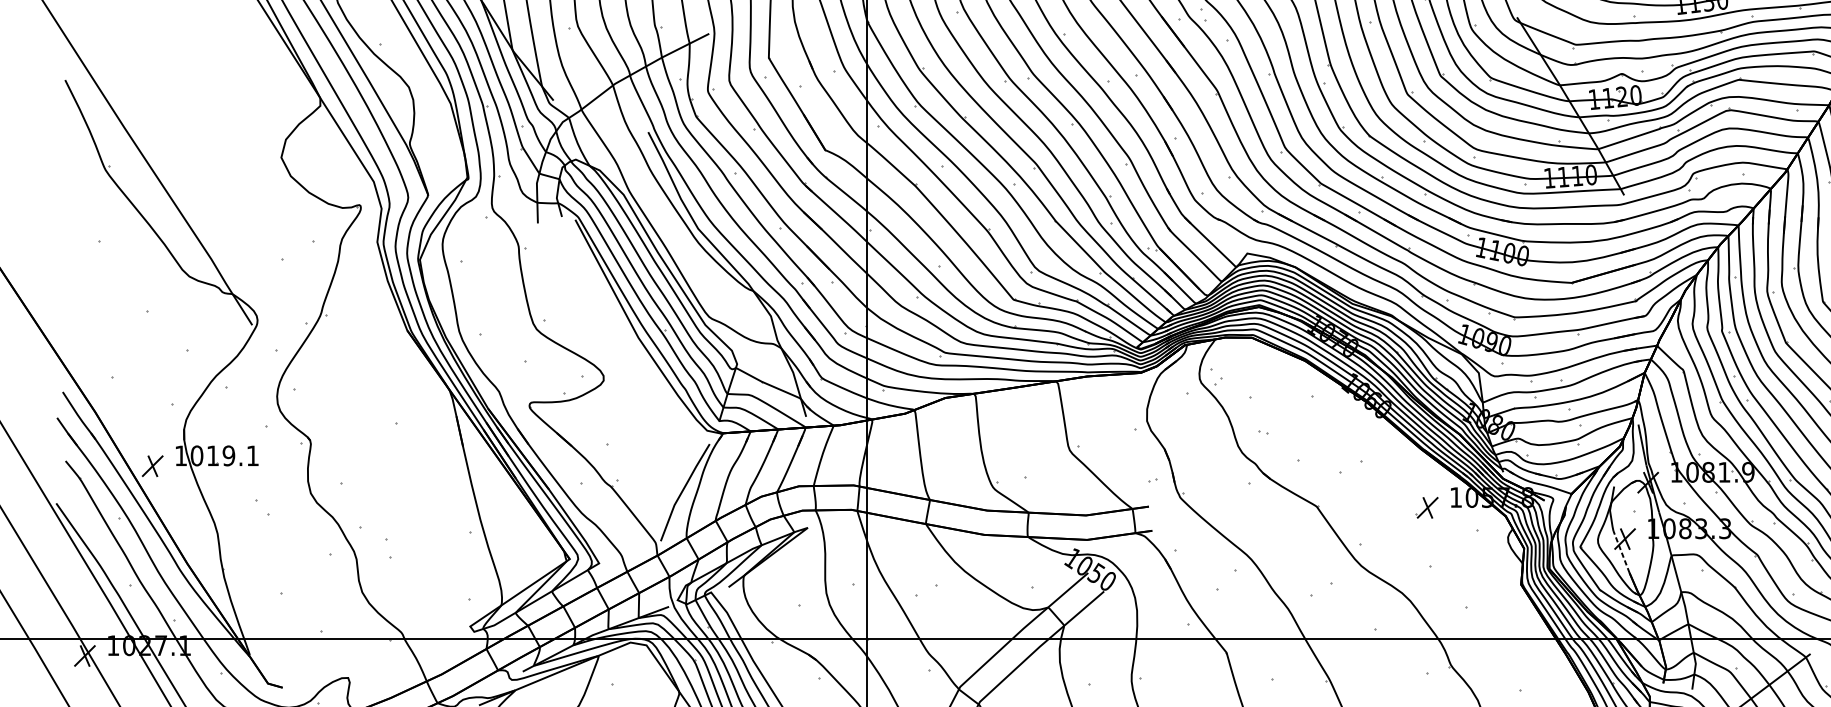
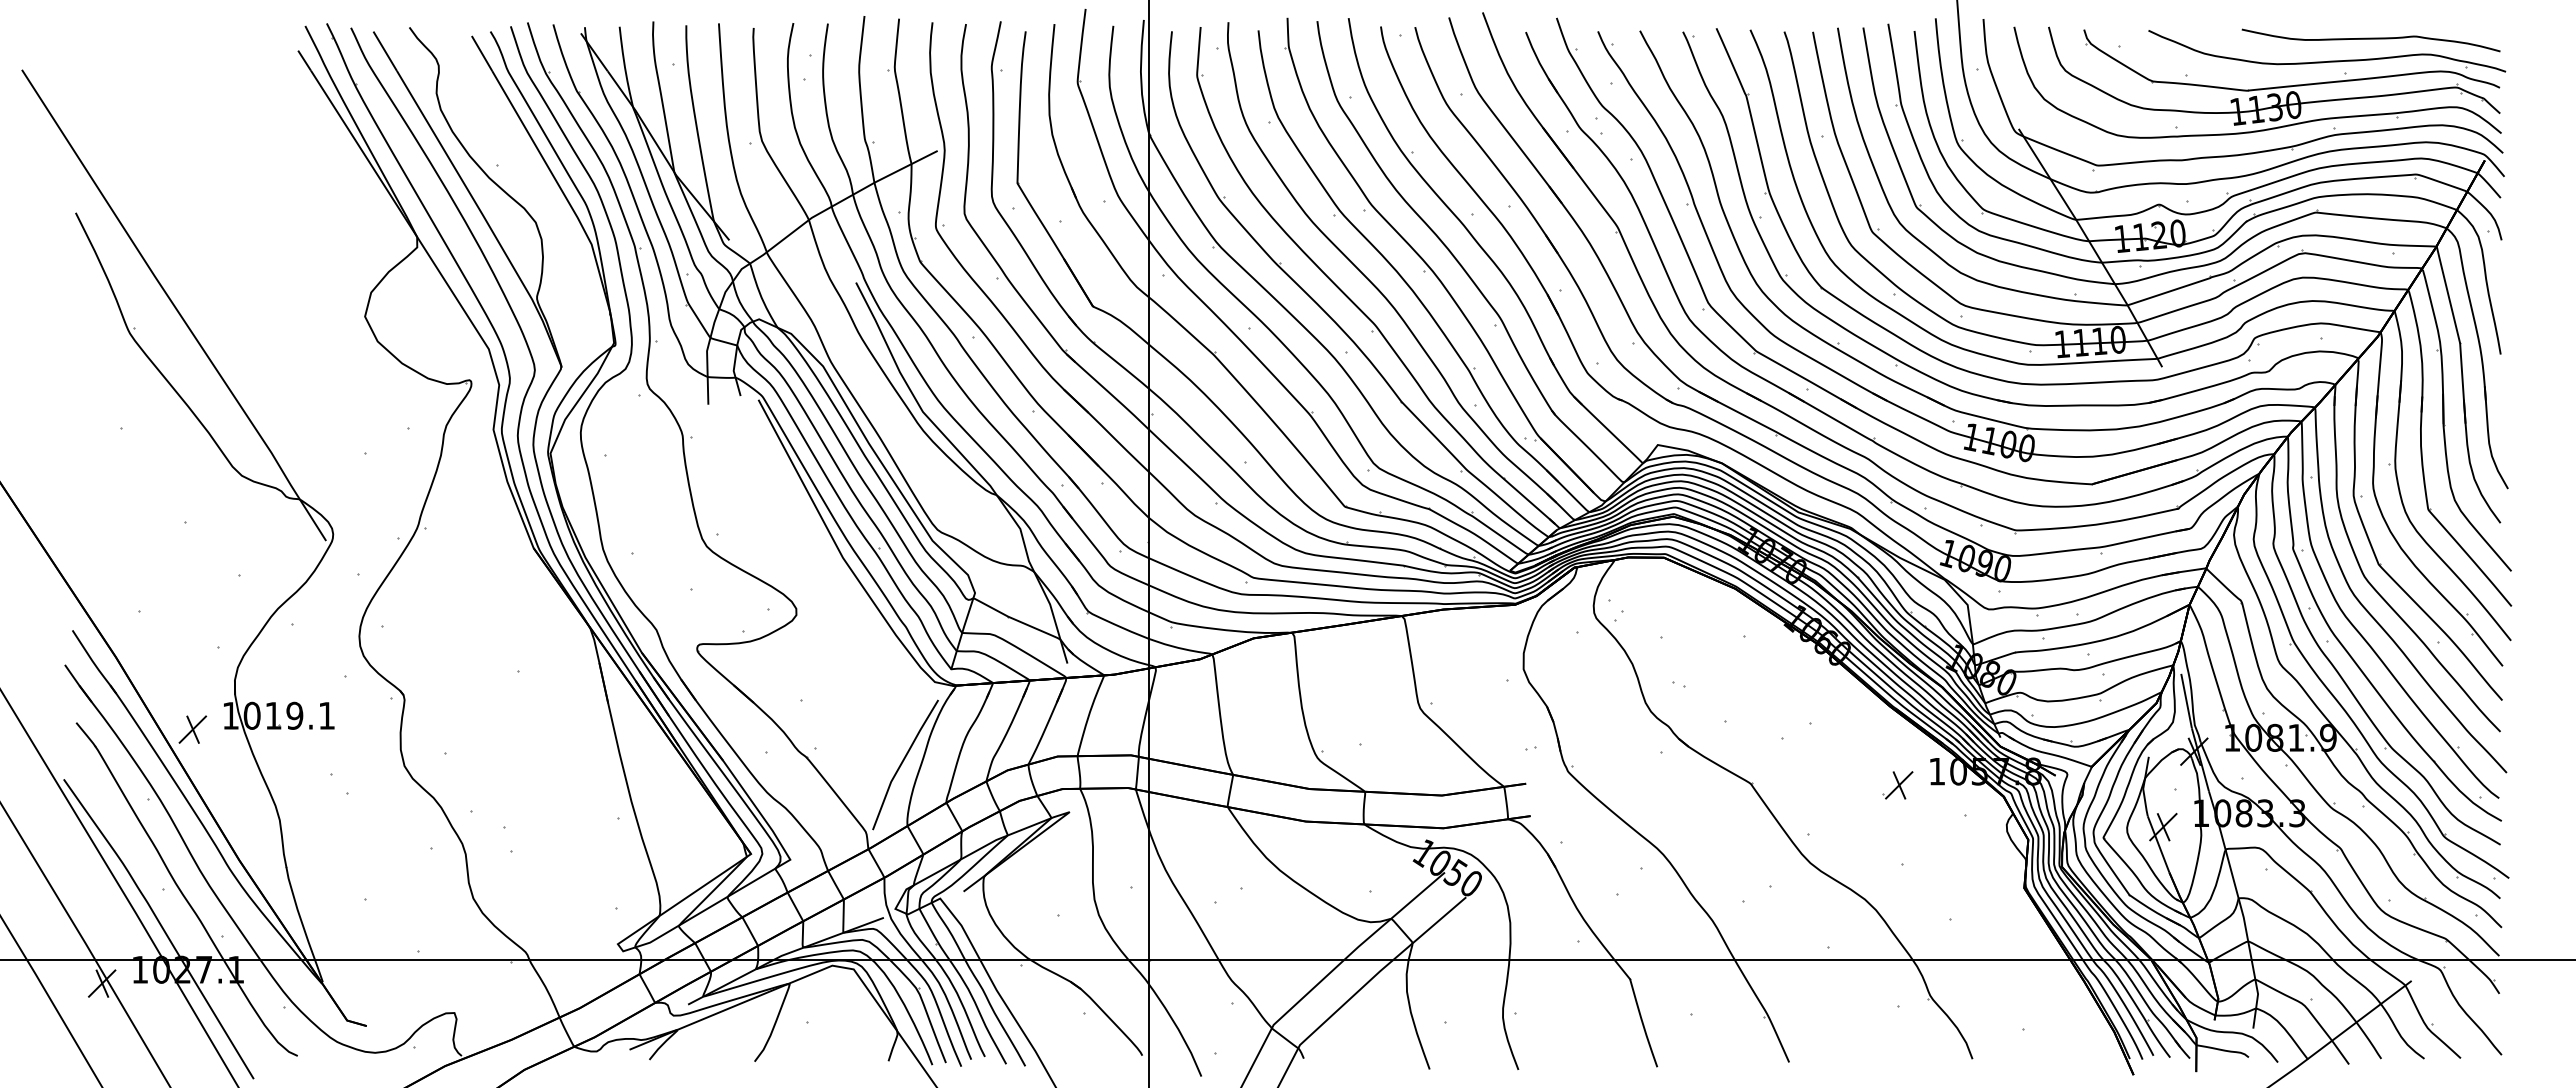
line: (1621, 551) -> (2158, 843), dashed -> solid

